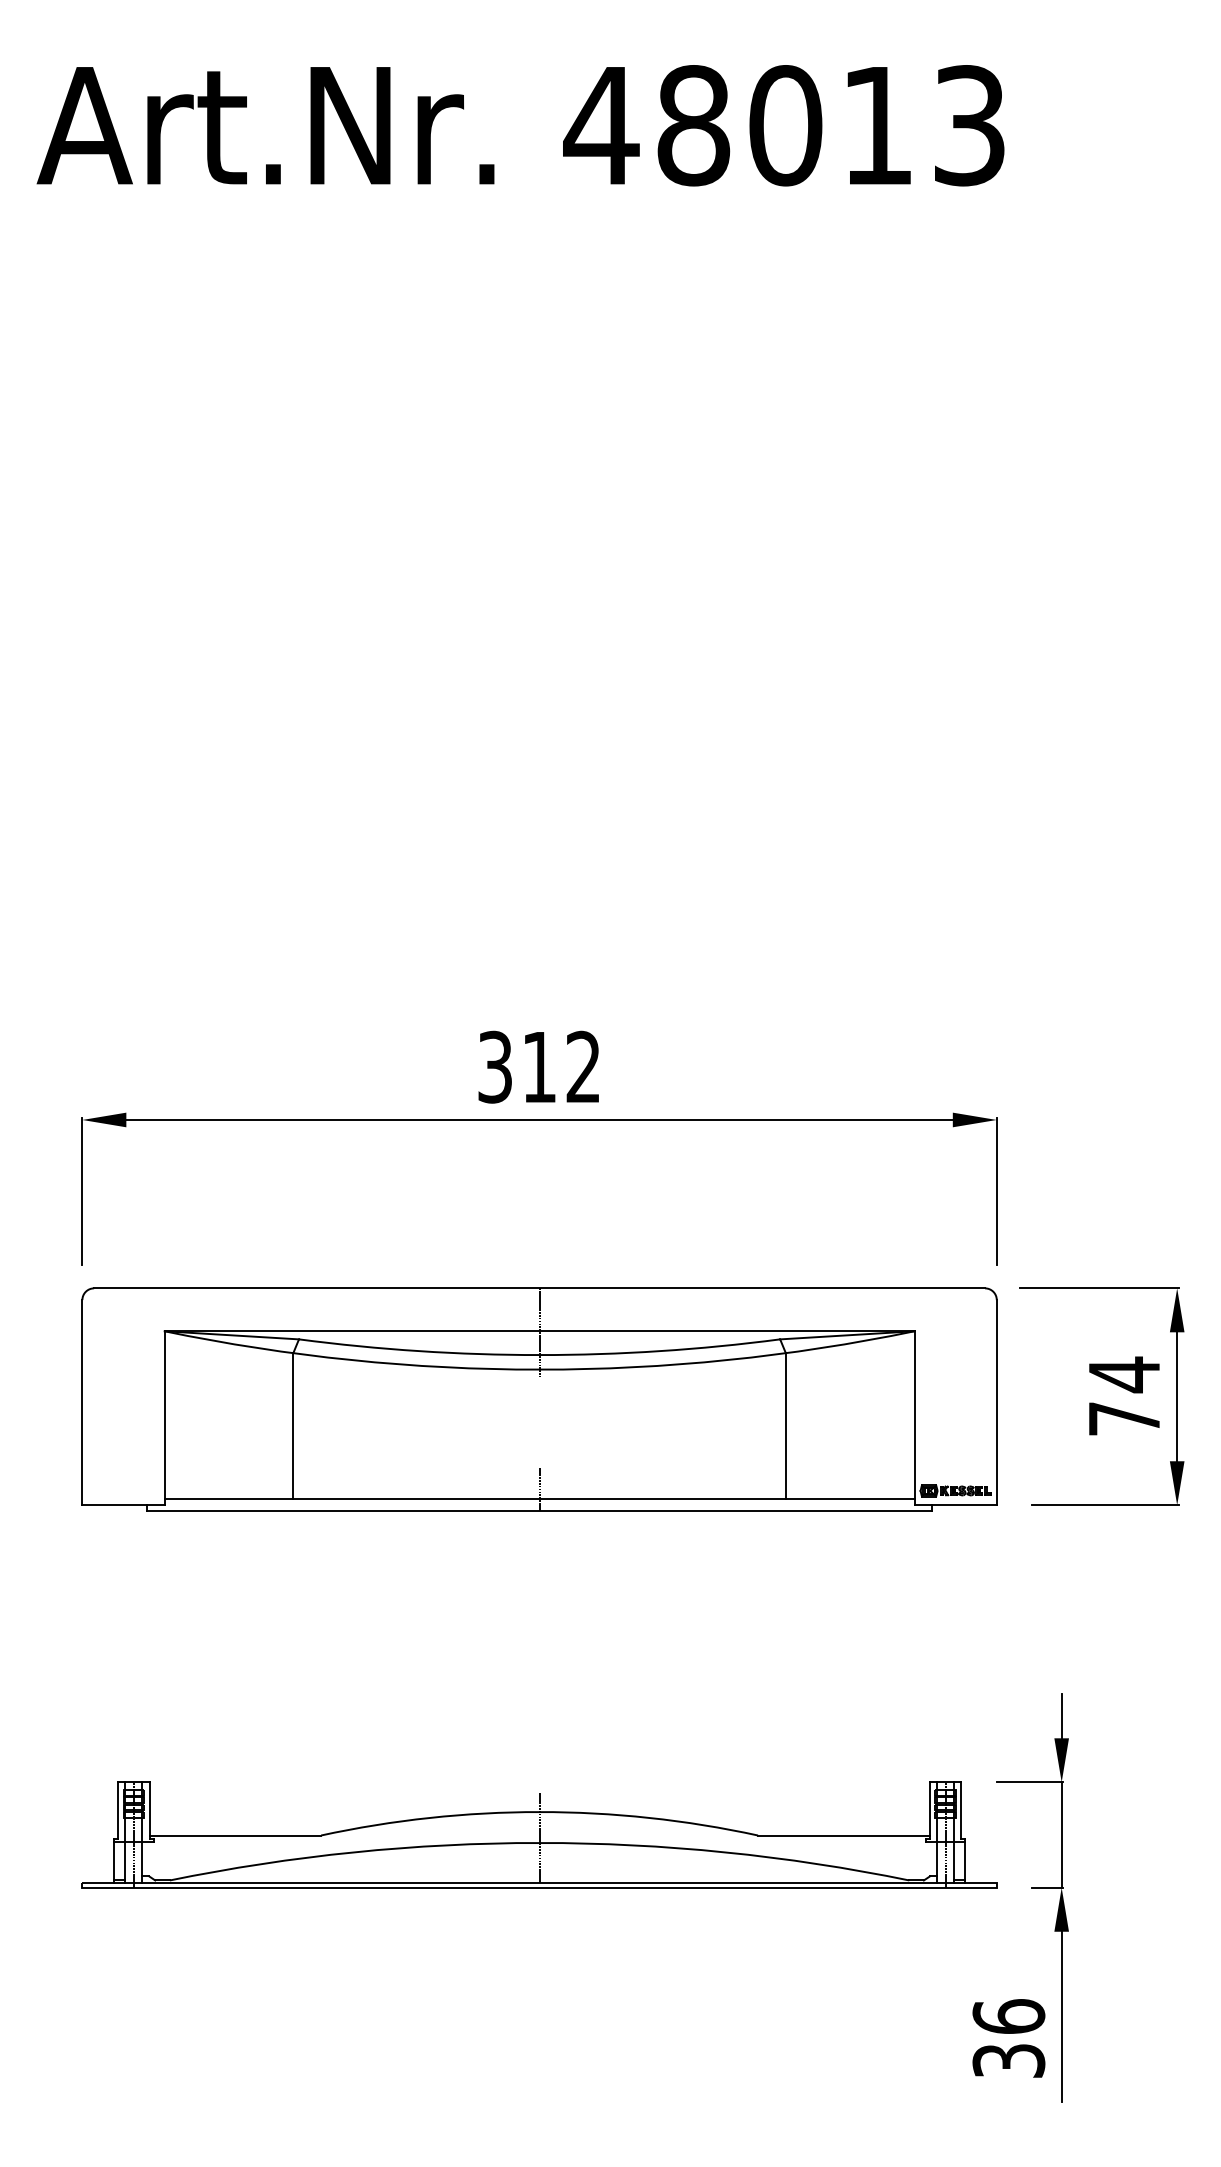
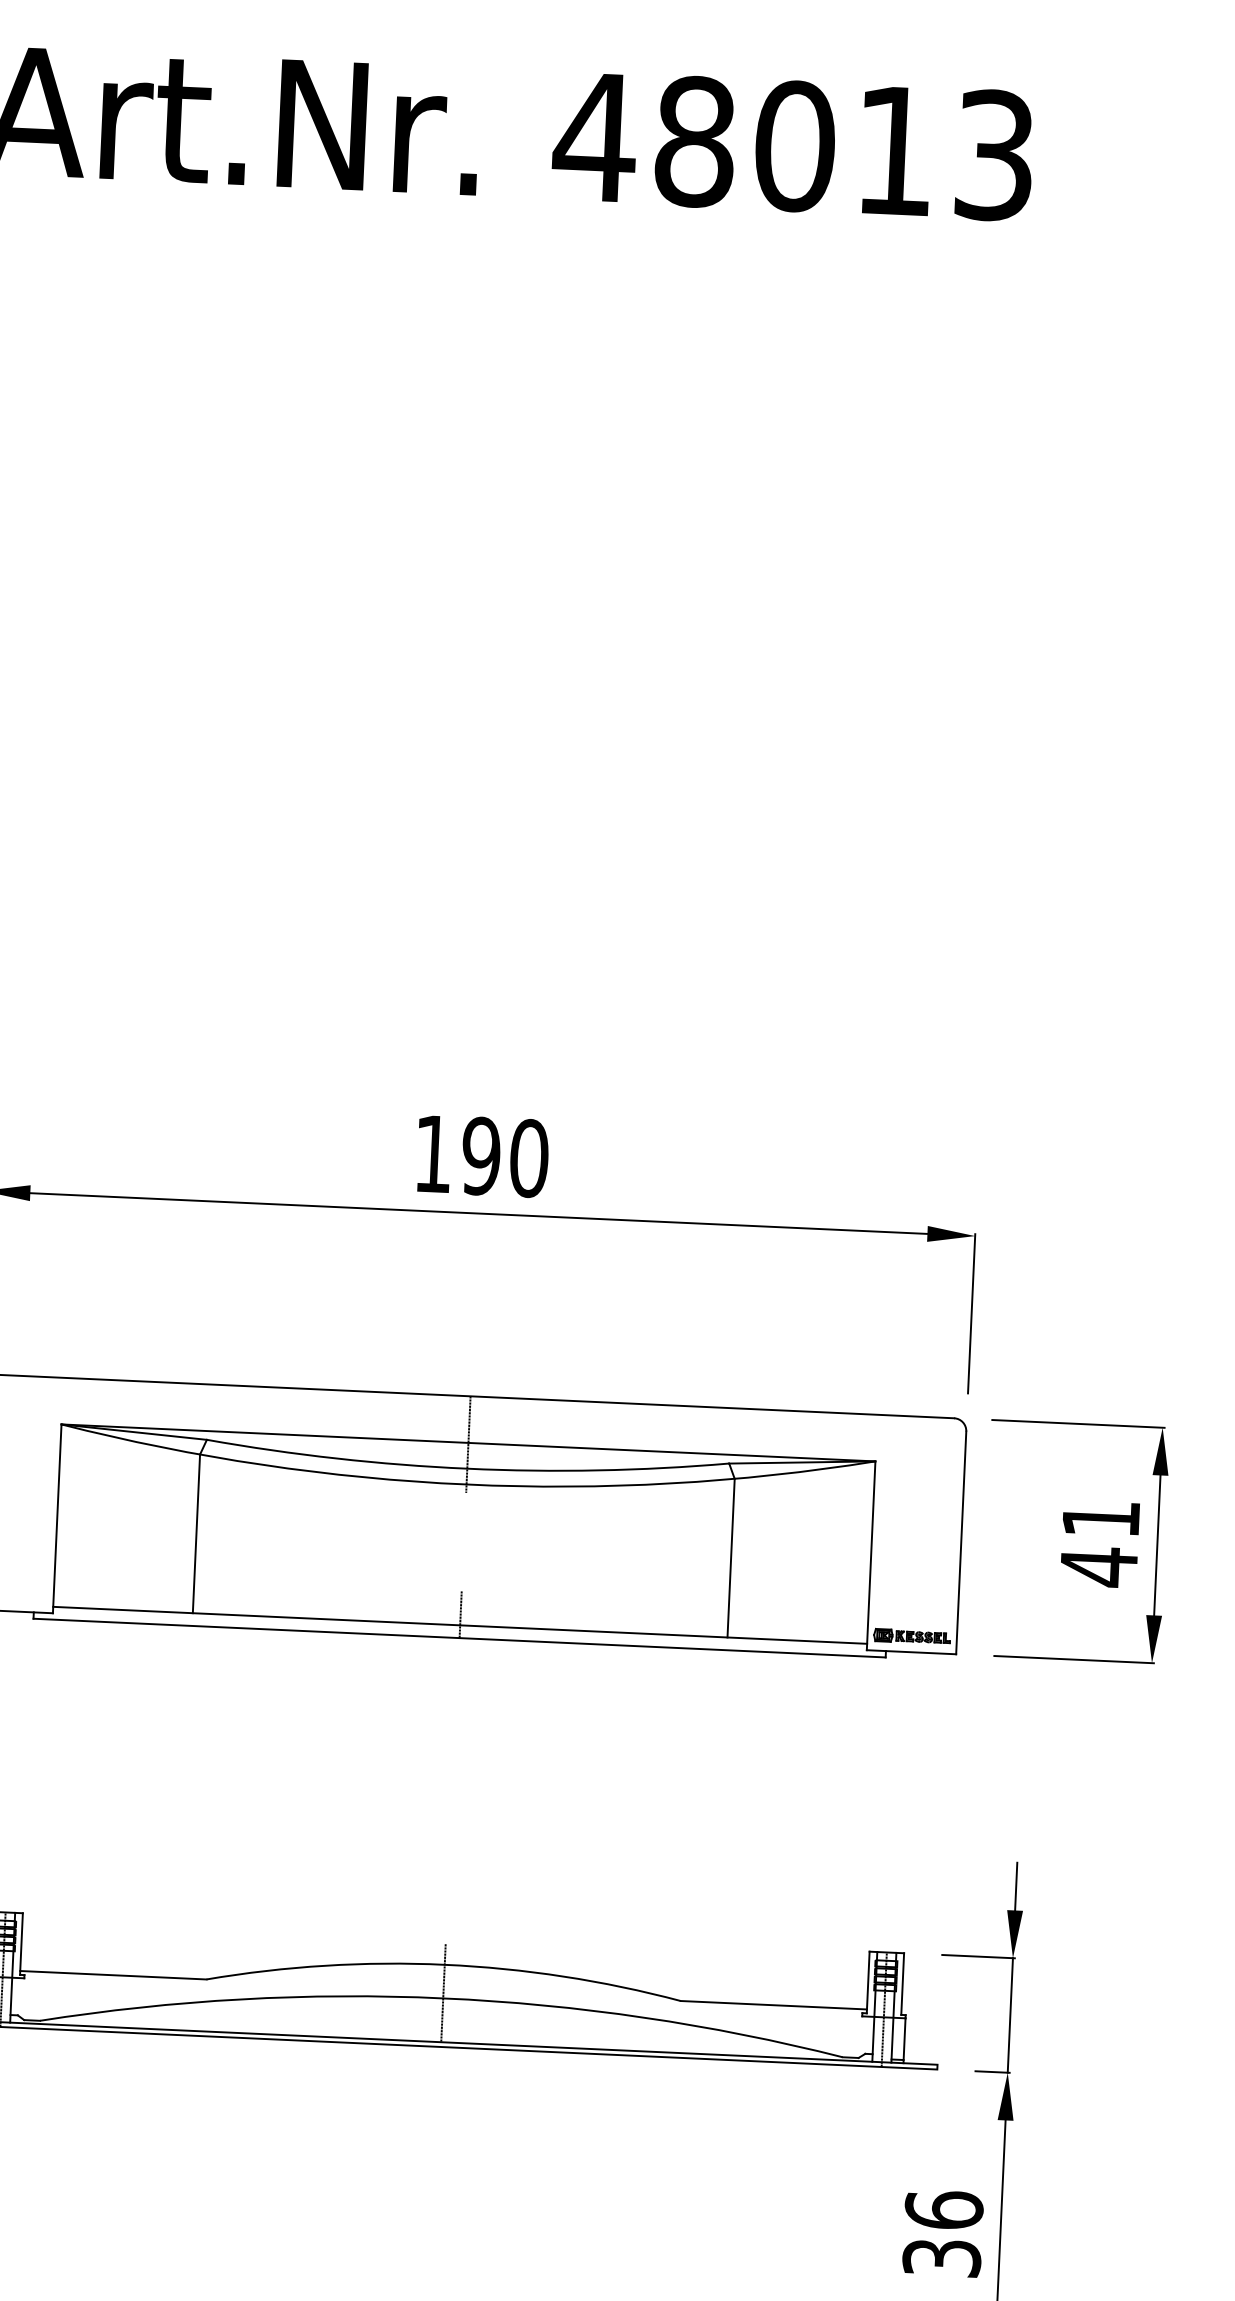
text: (539, 1066) -> (481, 1155), 312 -> 190
text: (1124, 1396) -> (1100, 1542), 74 -> 41

